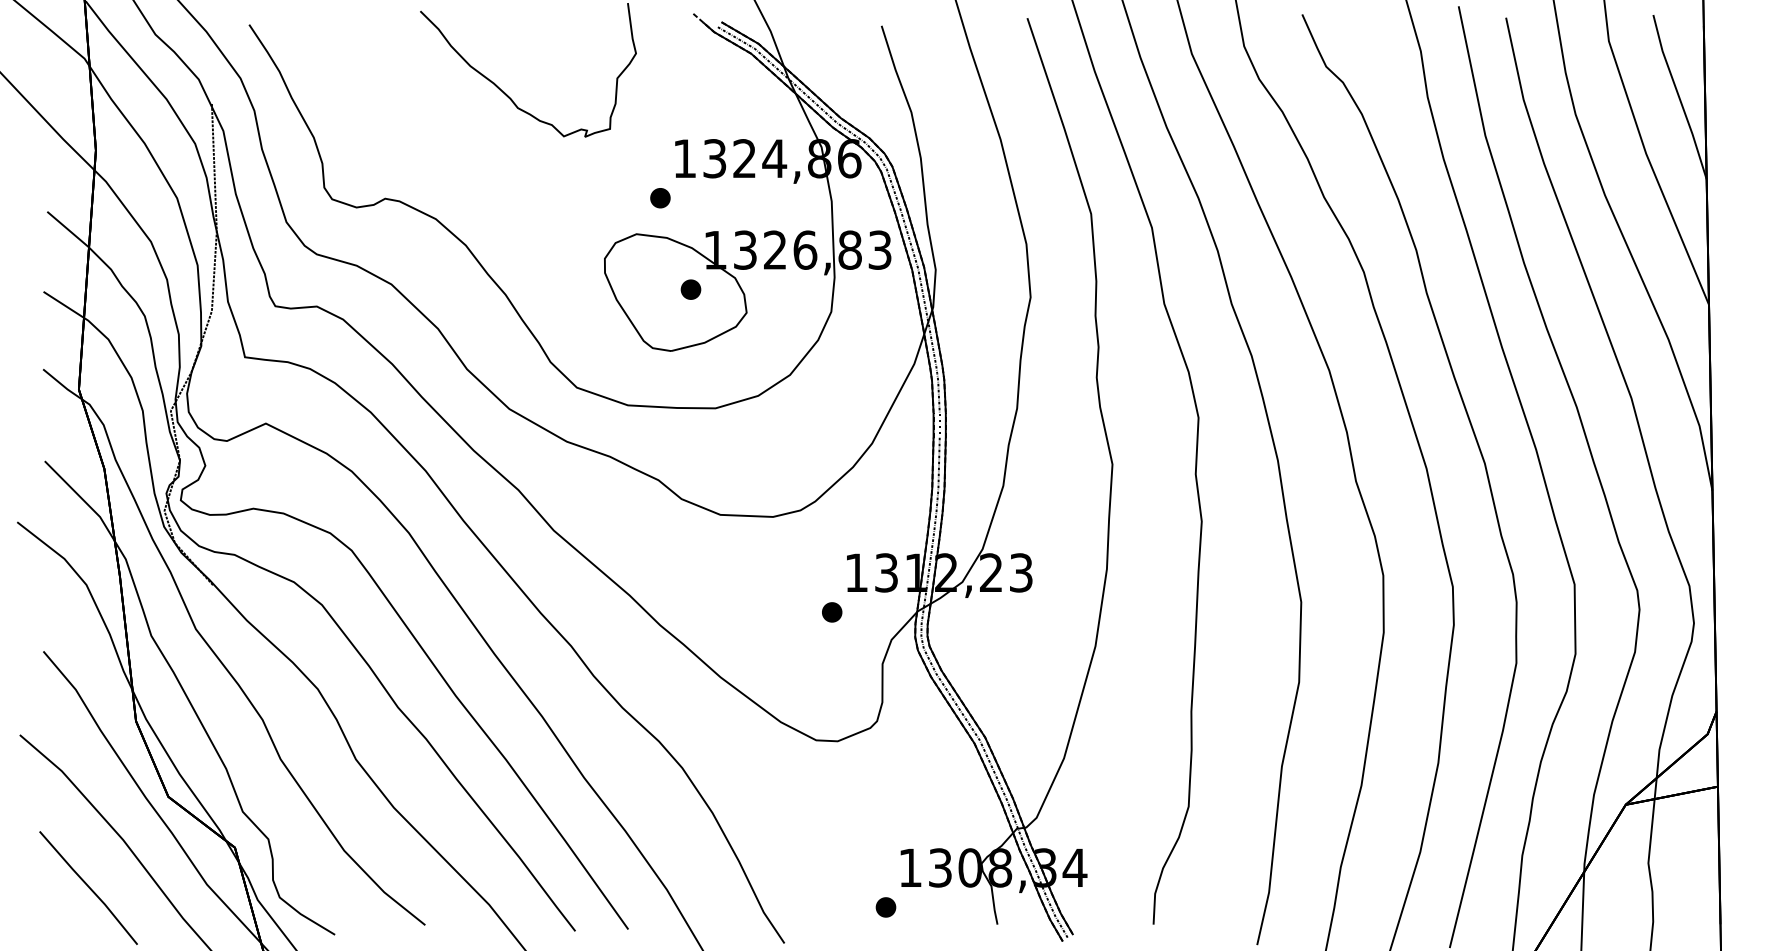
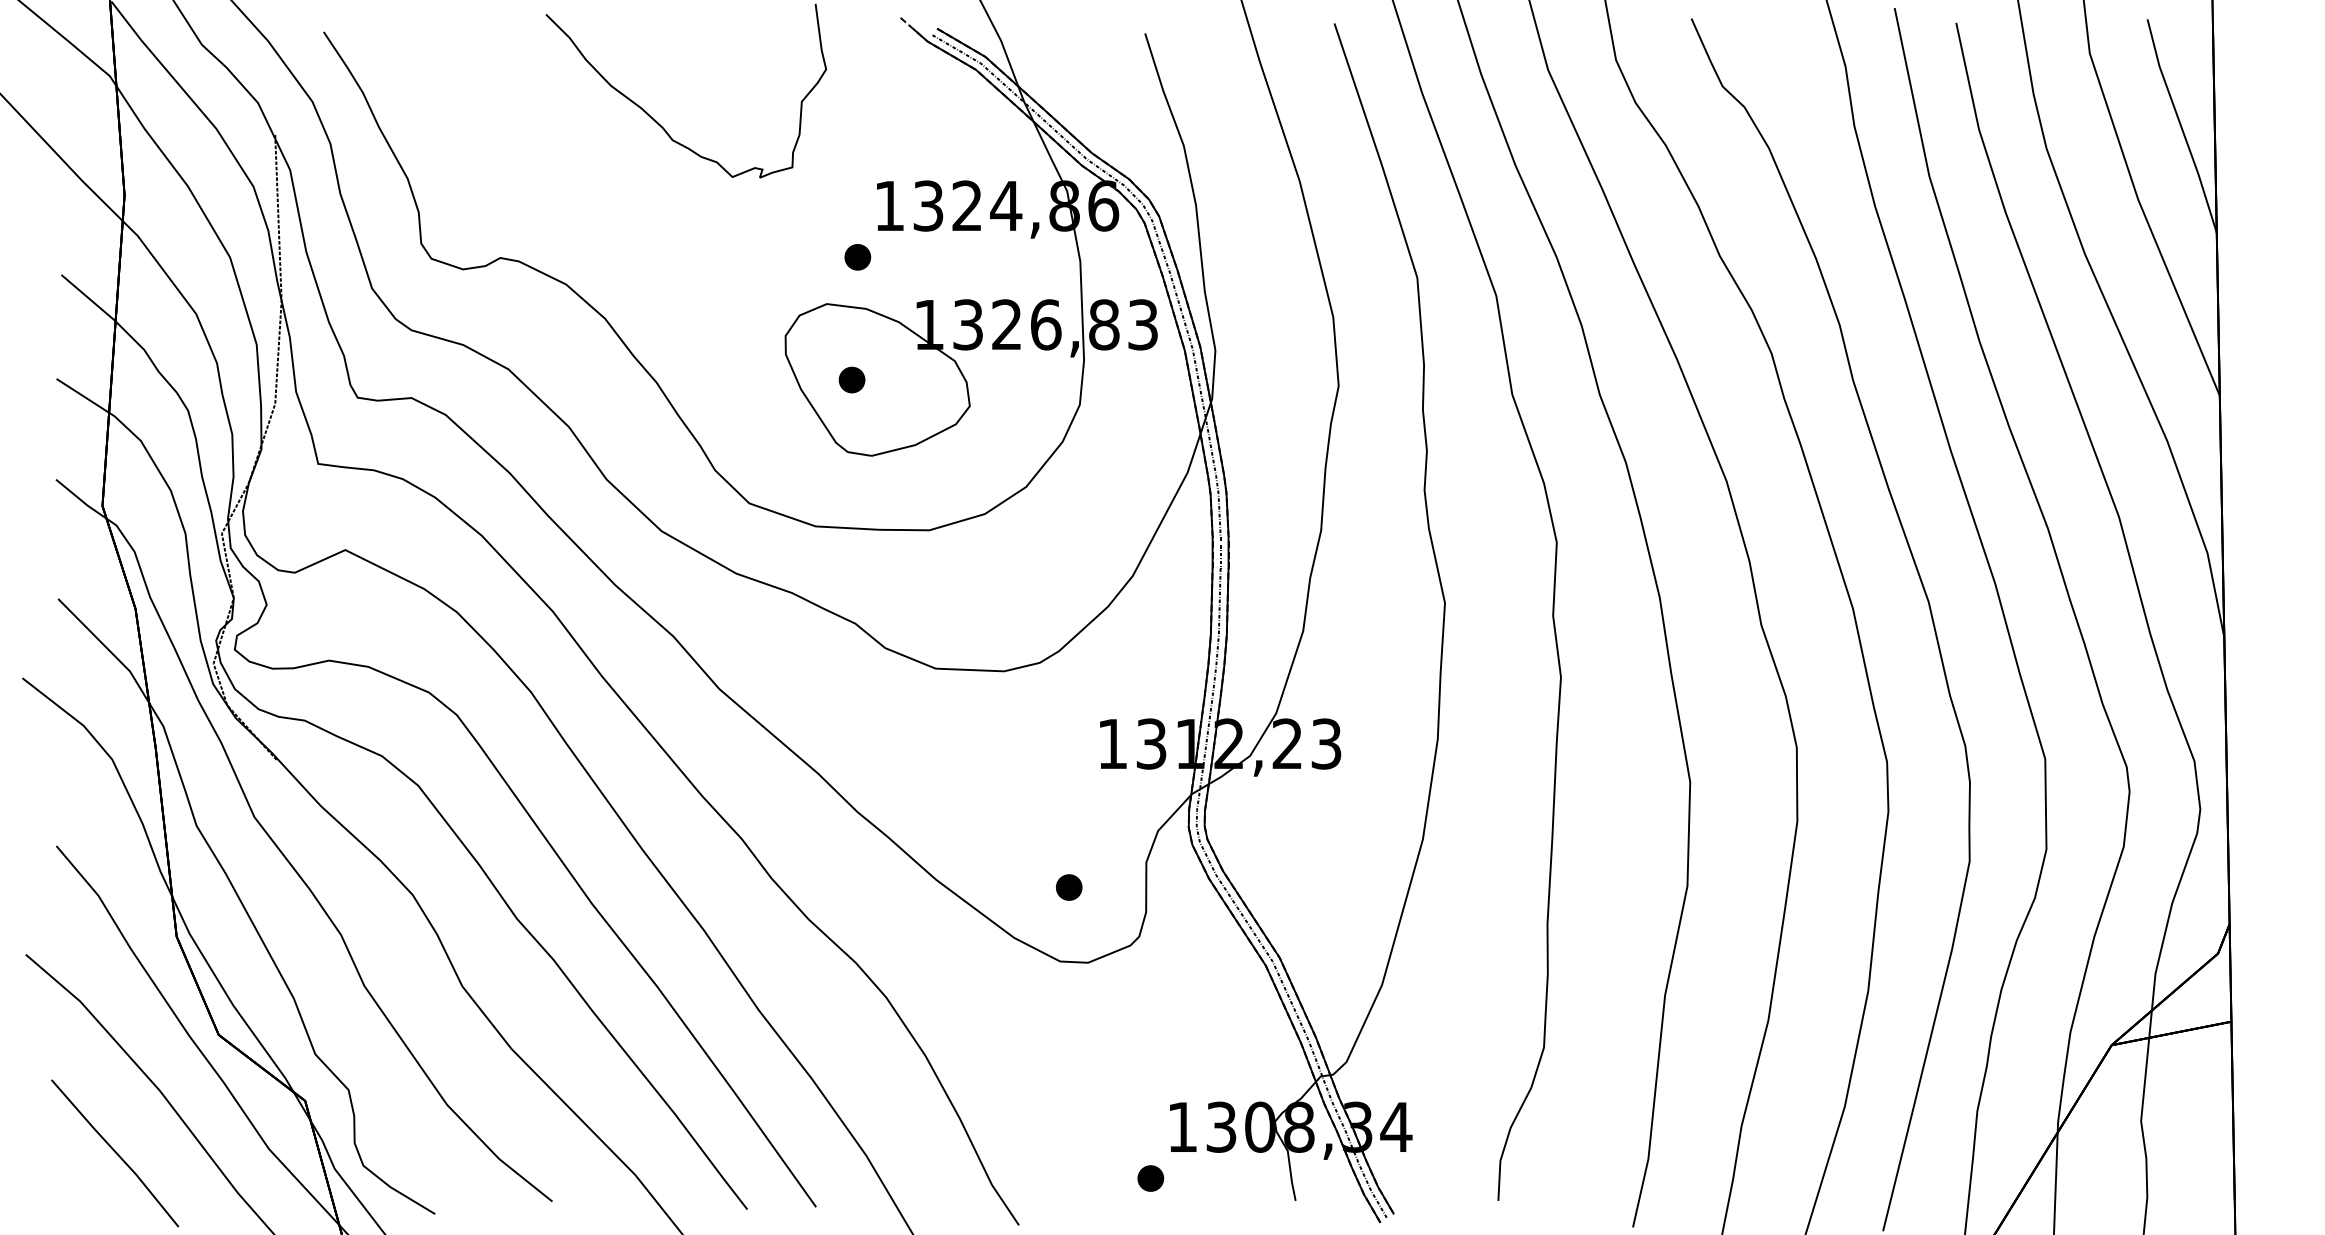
part: (690, 289) -> (851, 379), moved
part: (832, 612) -> (1069, 887), moved

